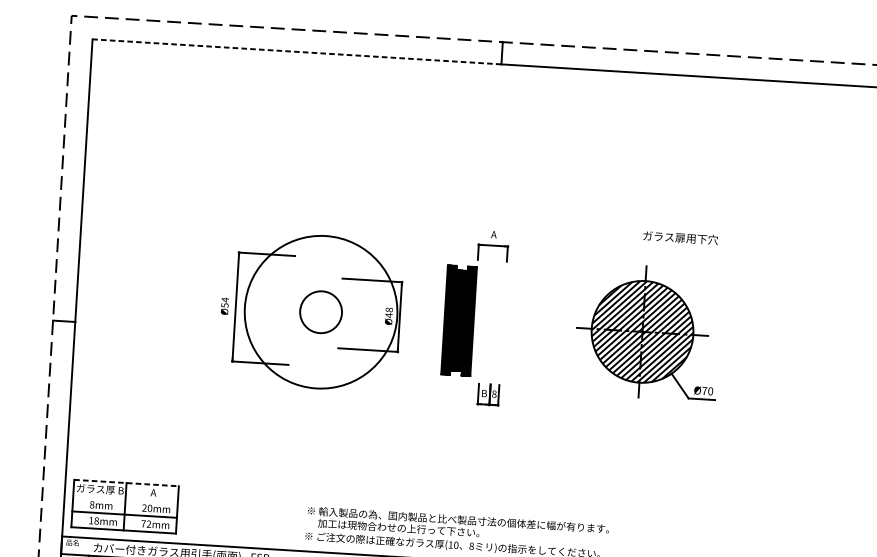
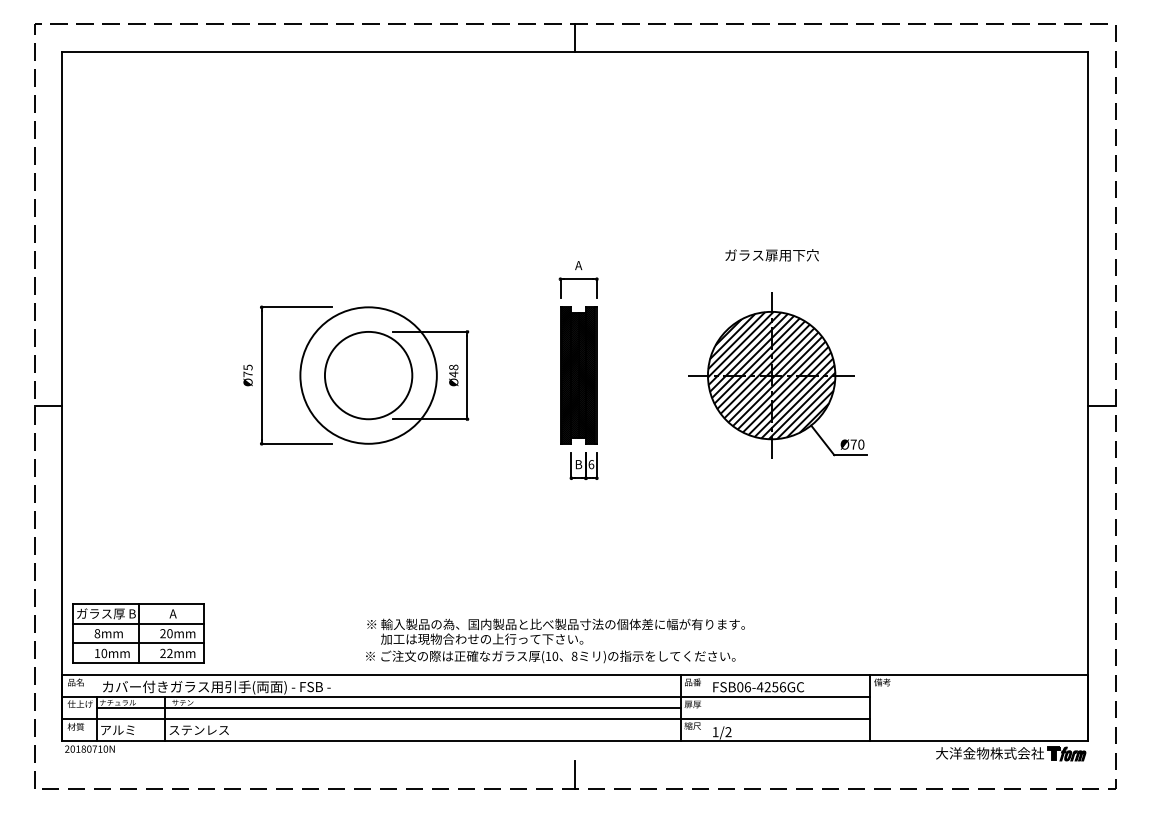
line: (296, 52) -> (318, 52), dashed -> solid
text: (680, 238) -> (771, 255), moved
text: (224, 302) -> (247, 370), Ø54 -> Ø75
circle: (320, 312) -> (368, 375), size x0.71
circle: (320, 312) -> (368, 375), size x1.67
part: (458, 320) -> (578, 375), moved
text: (494, 394) -> (591, 464), 8 -> 6
line: (126, 482) -> (138, 603), dashed -> solid
line: (125, 498) -> (138, 623), added
text: (96, 521) -> (104, 653), 18mm -> 10mm
text: (143, 523) -> (162, 652), 72mm -> 22mm

